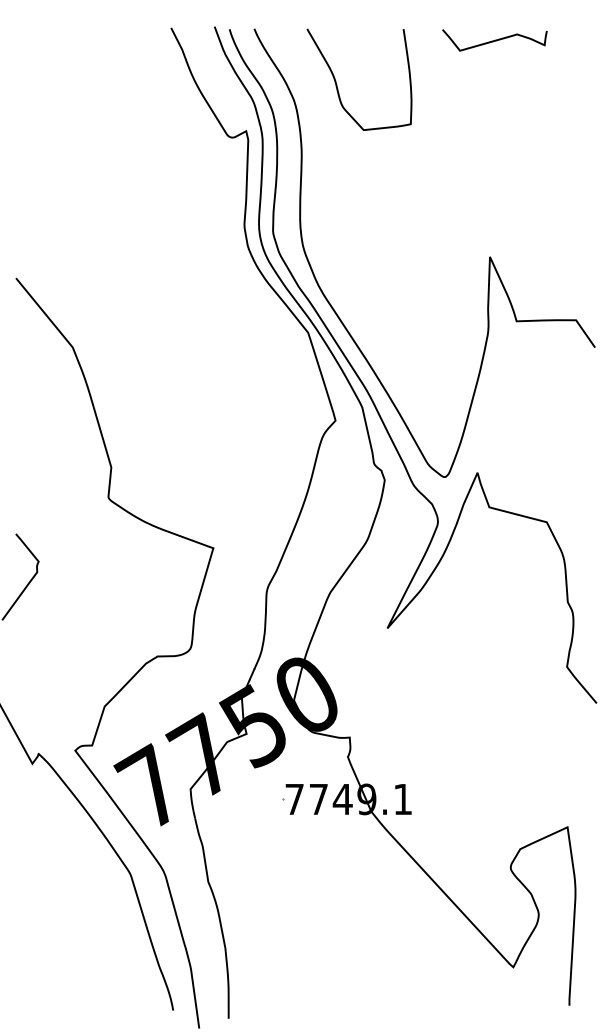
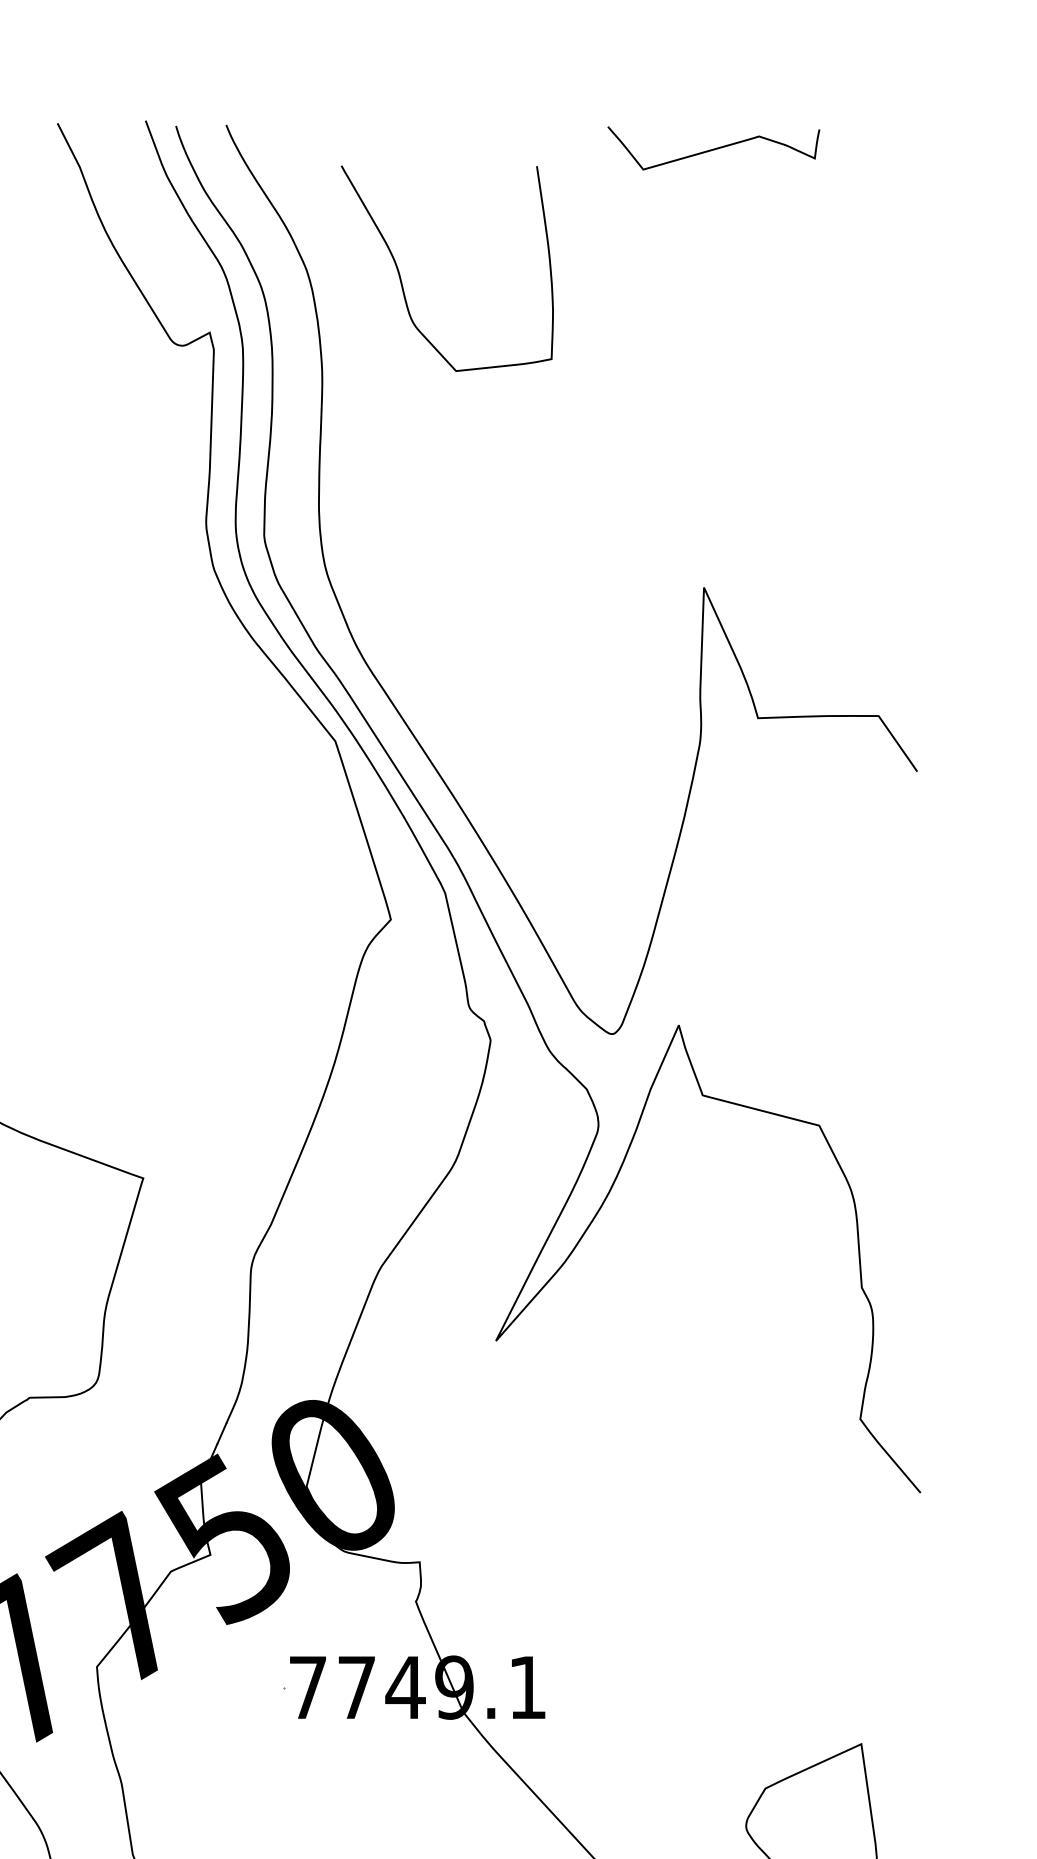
curve: (337, 84) -> (402, 278), moved

